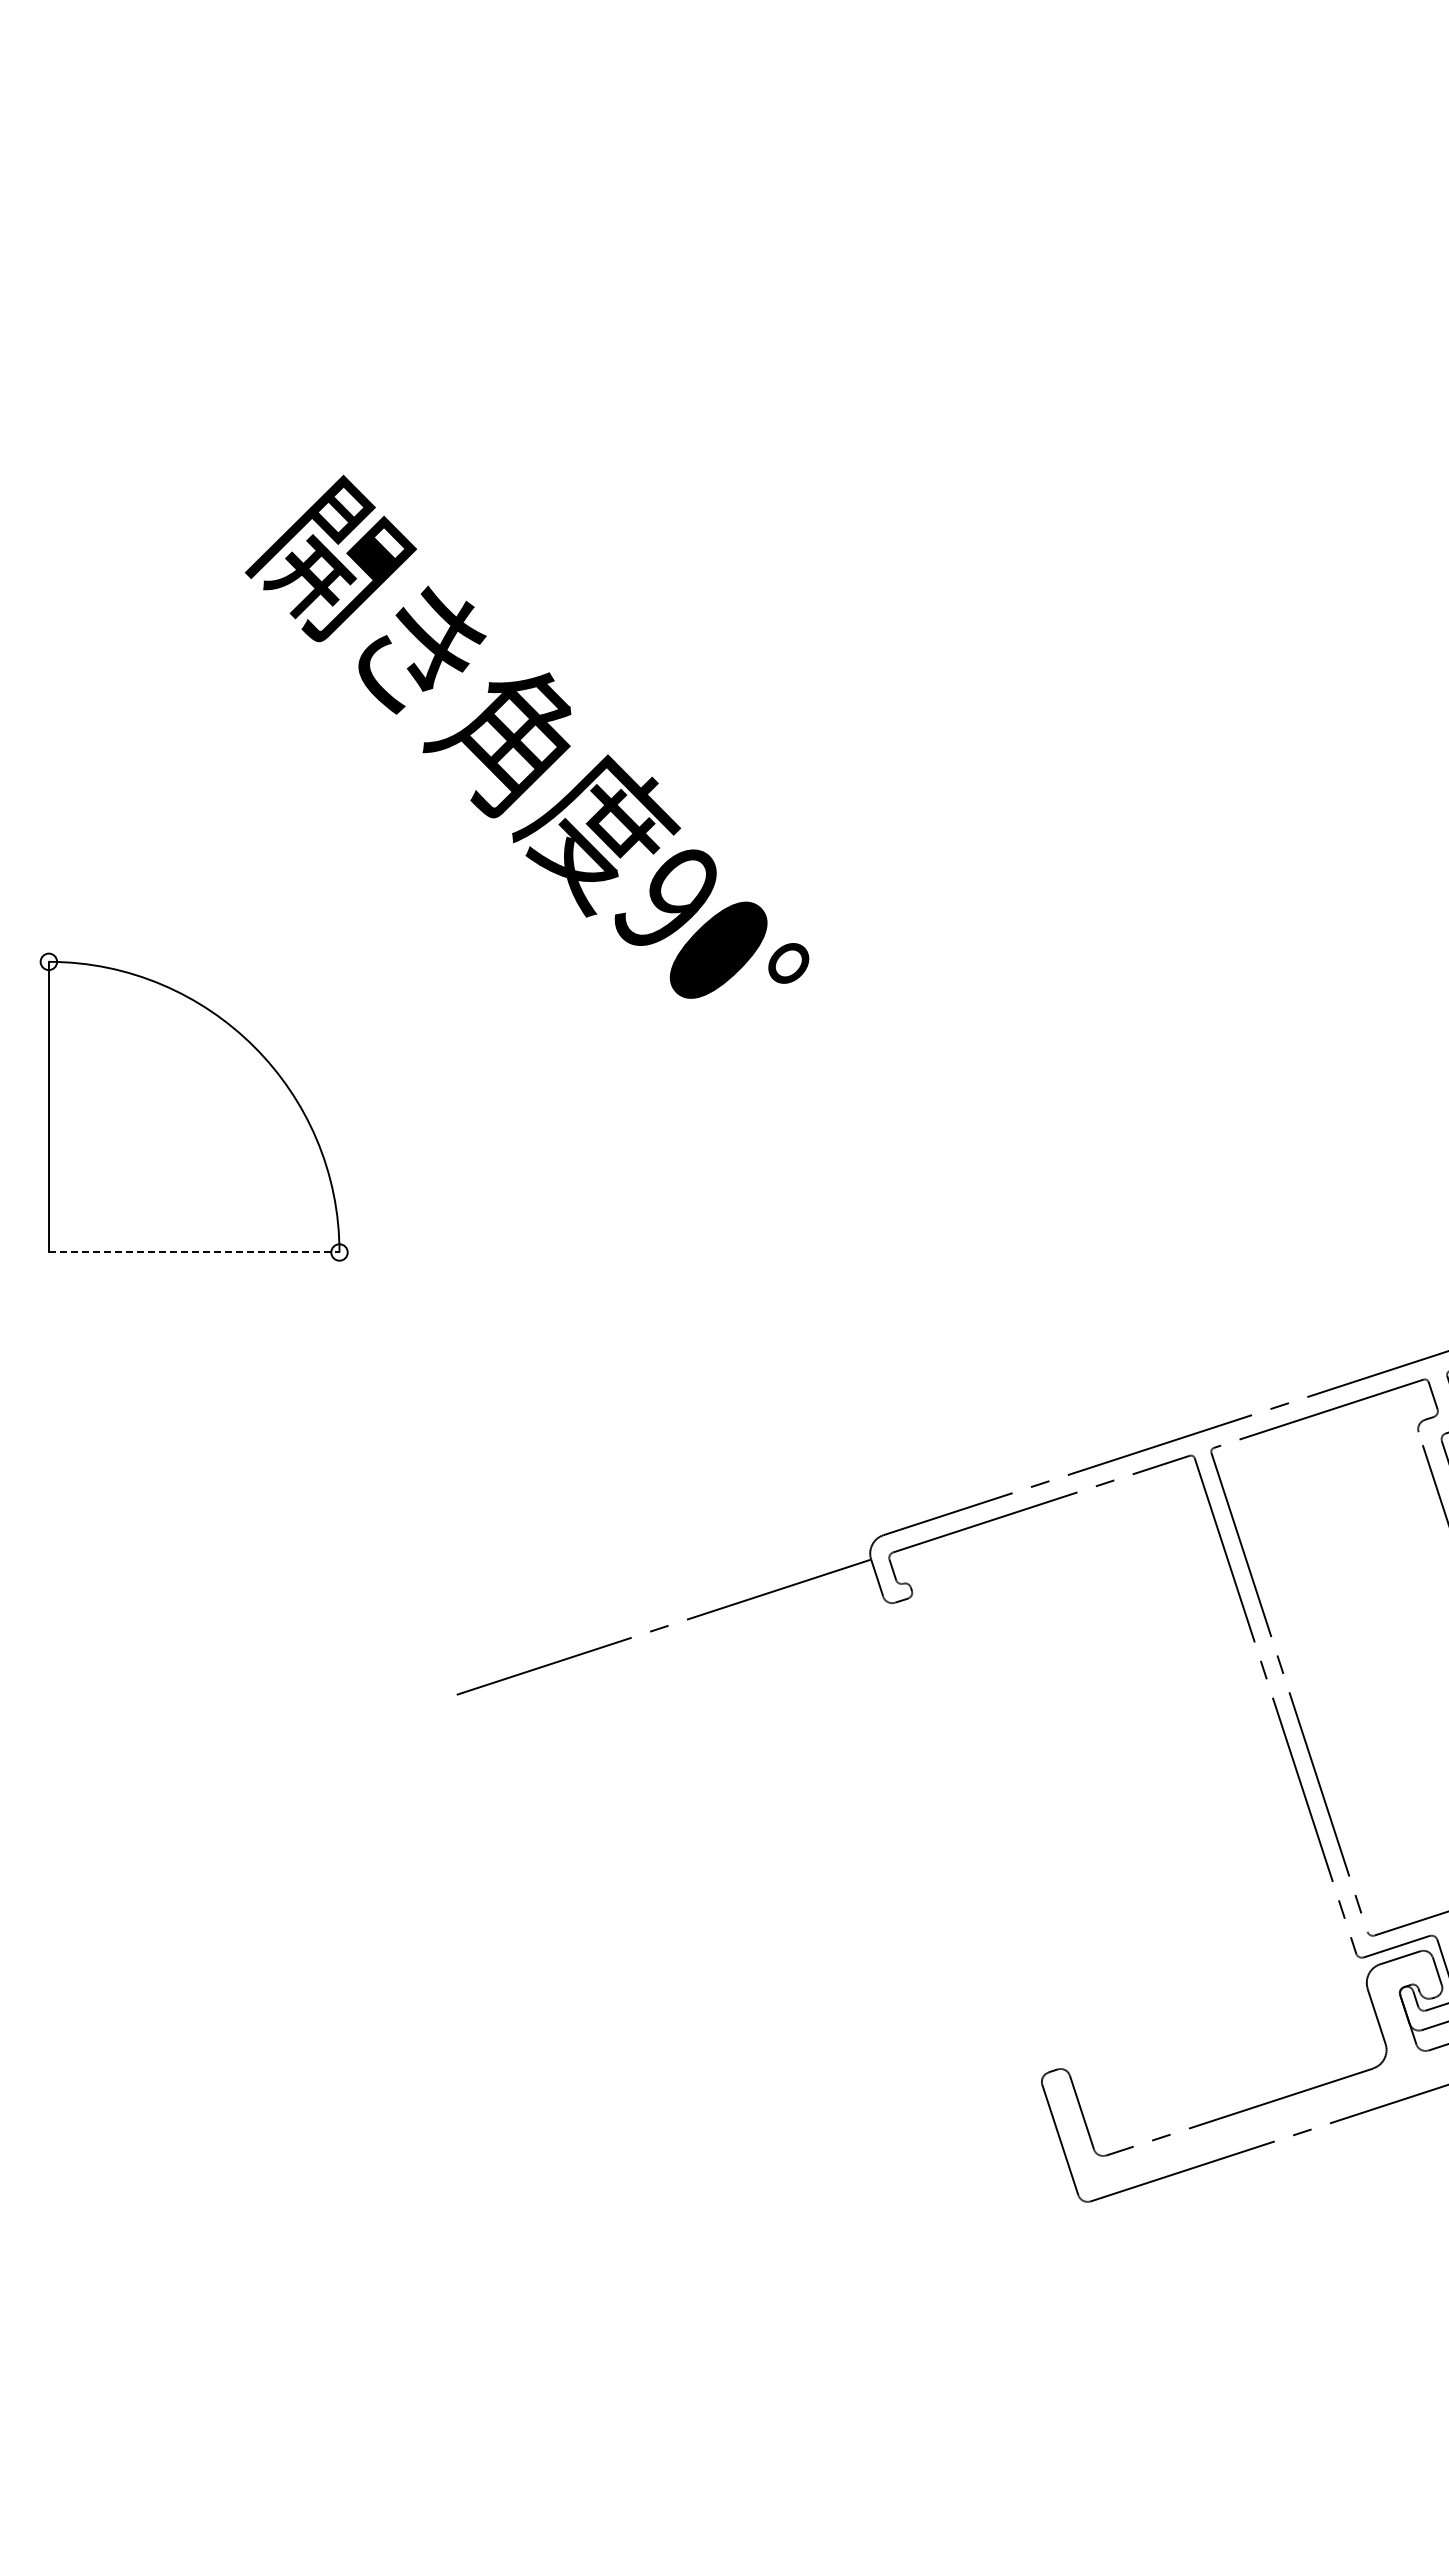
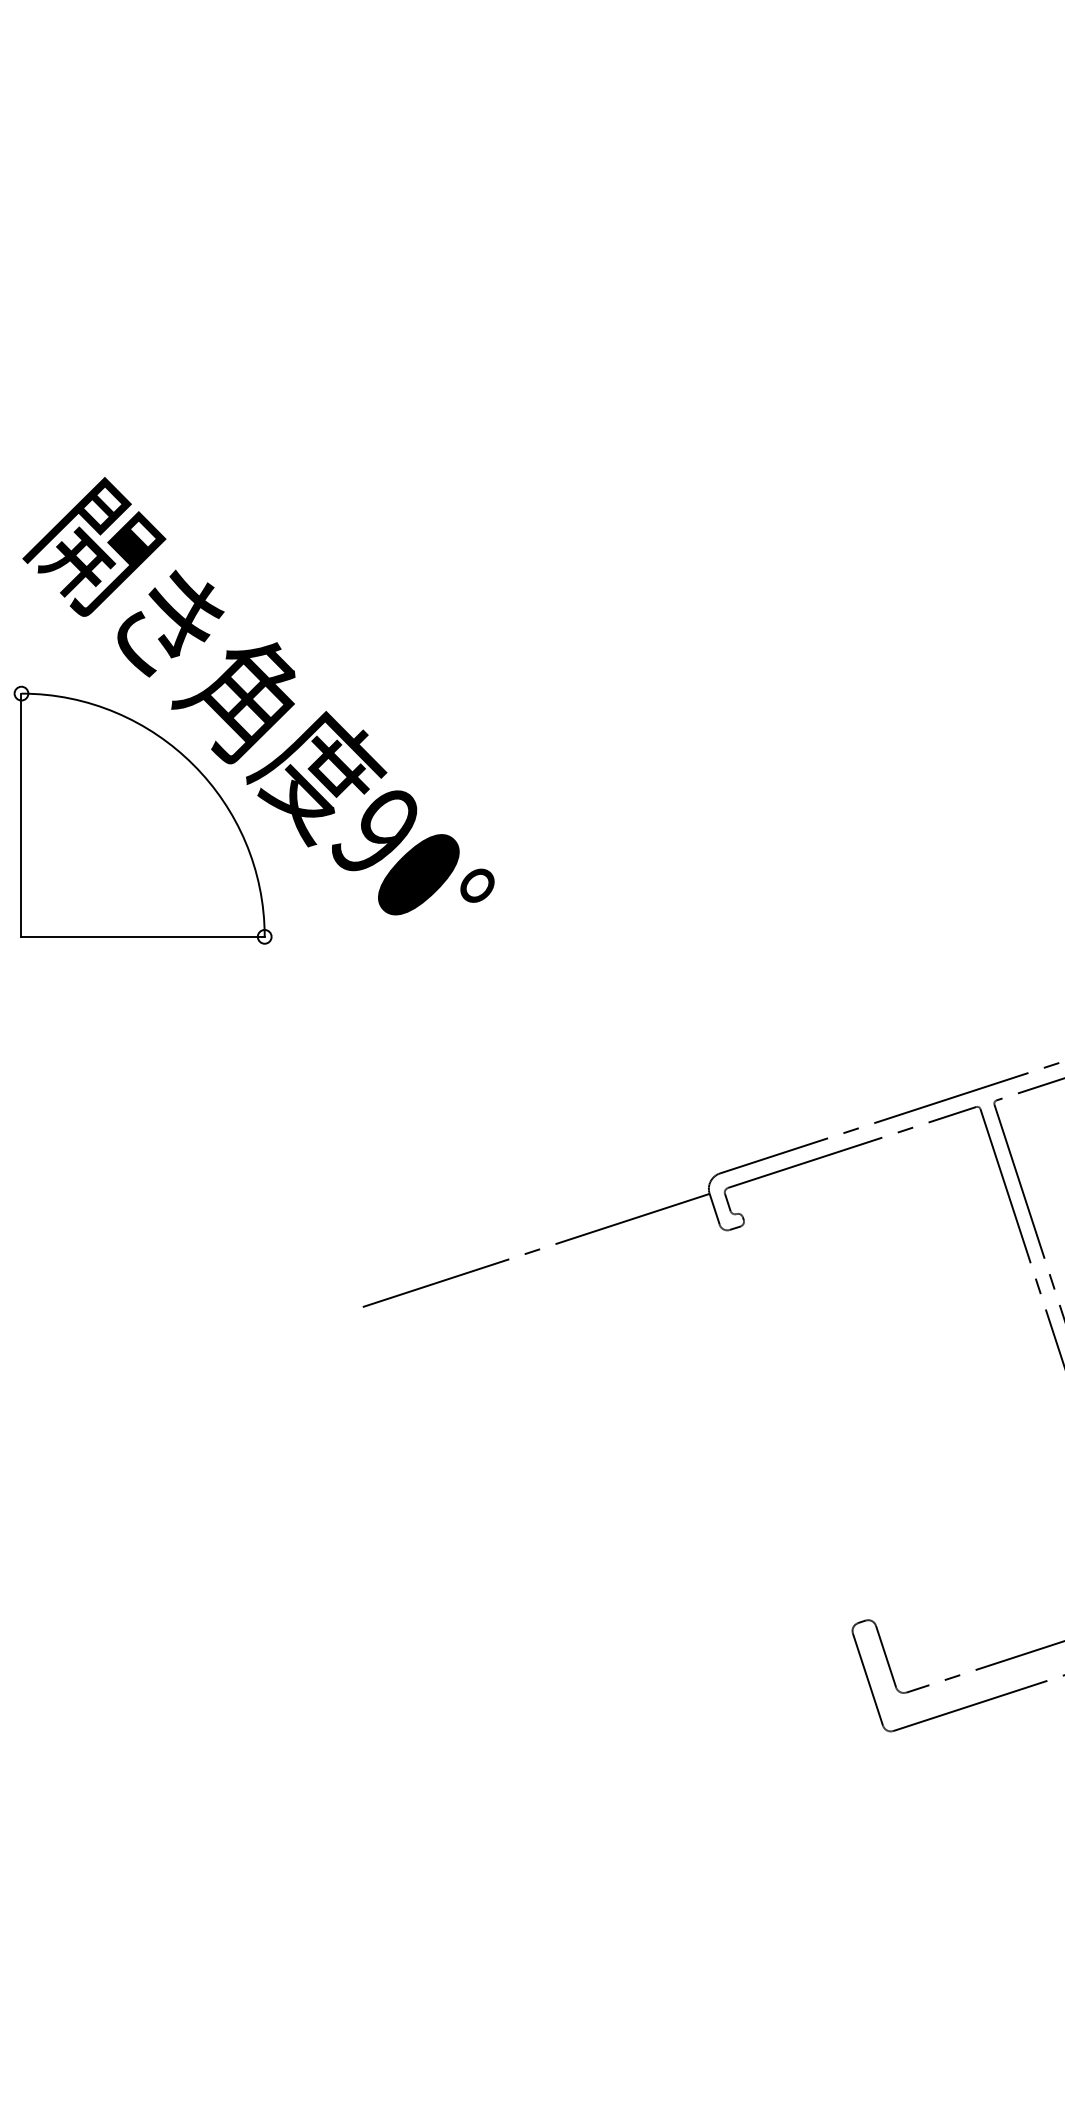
text: (526, 736) -> (258, 695), moved
line: (194, 1252) -> (143, 936), dashed -> solid

